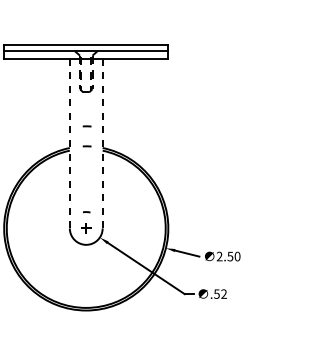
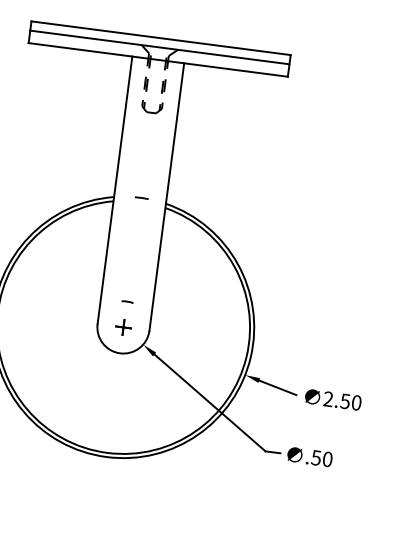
arc: (86, 126) -> (144, 166), removed
line: (69, 143) -> (114, 189), dashed -> solid
line: (102, 143) -> (166, 196), dashed -> solid
text: (223, 293) -> (326, 458), .52 -> .50

